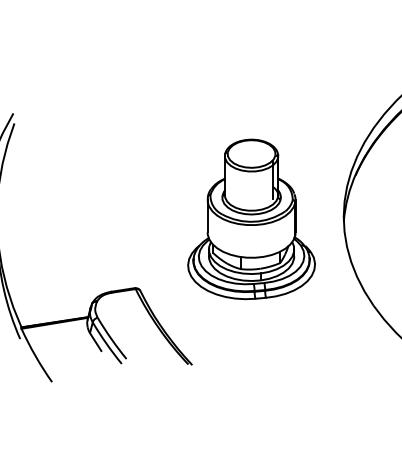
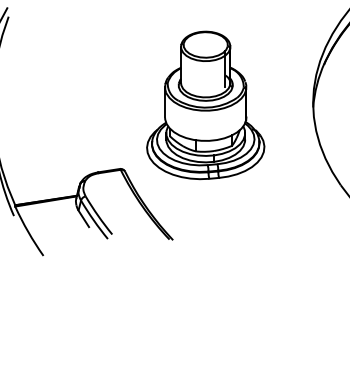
part: (251, 219) -> (205, 105), moved

